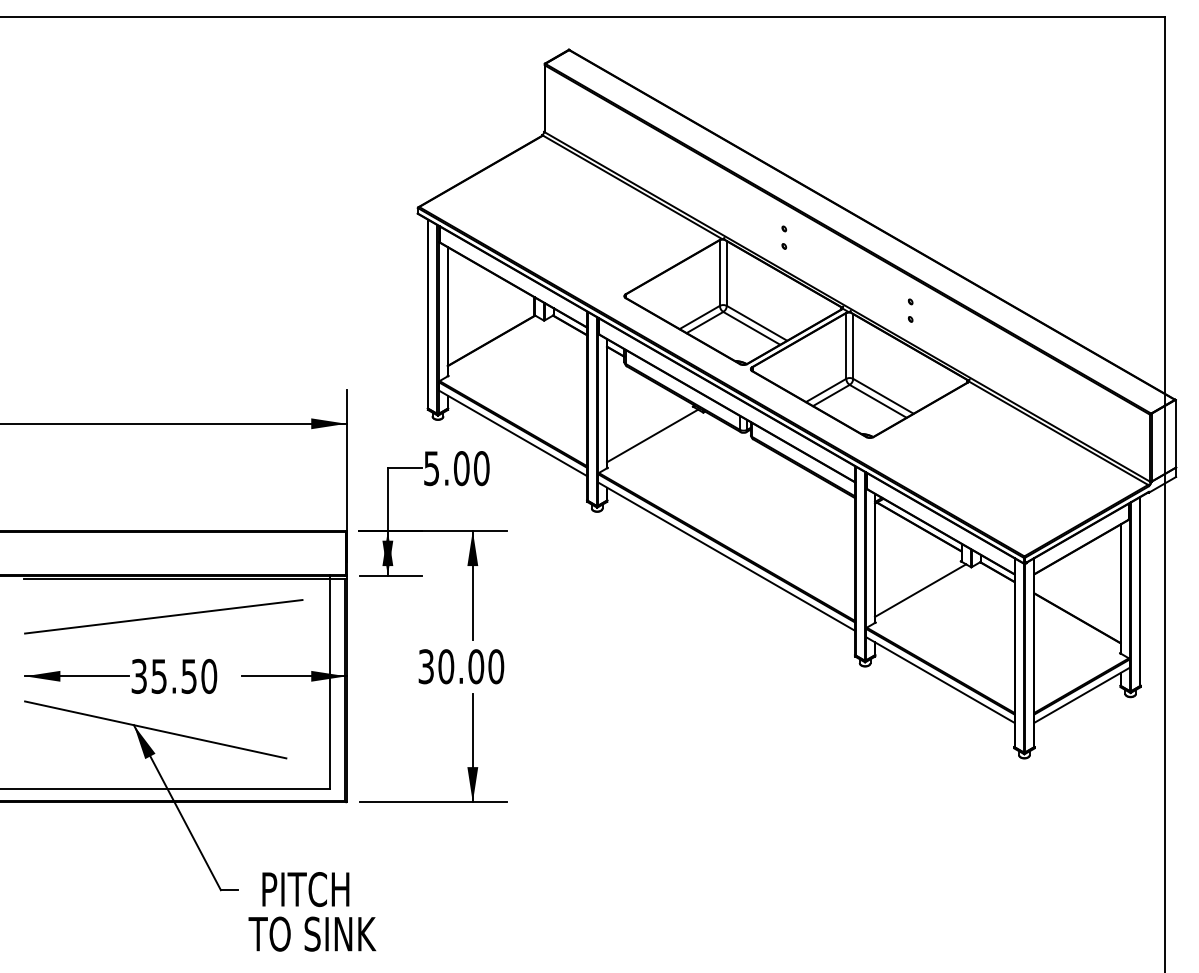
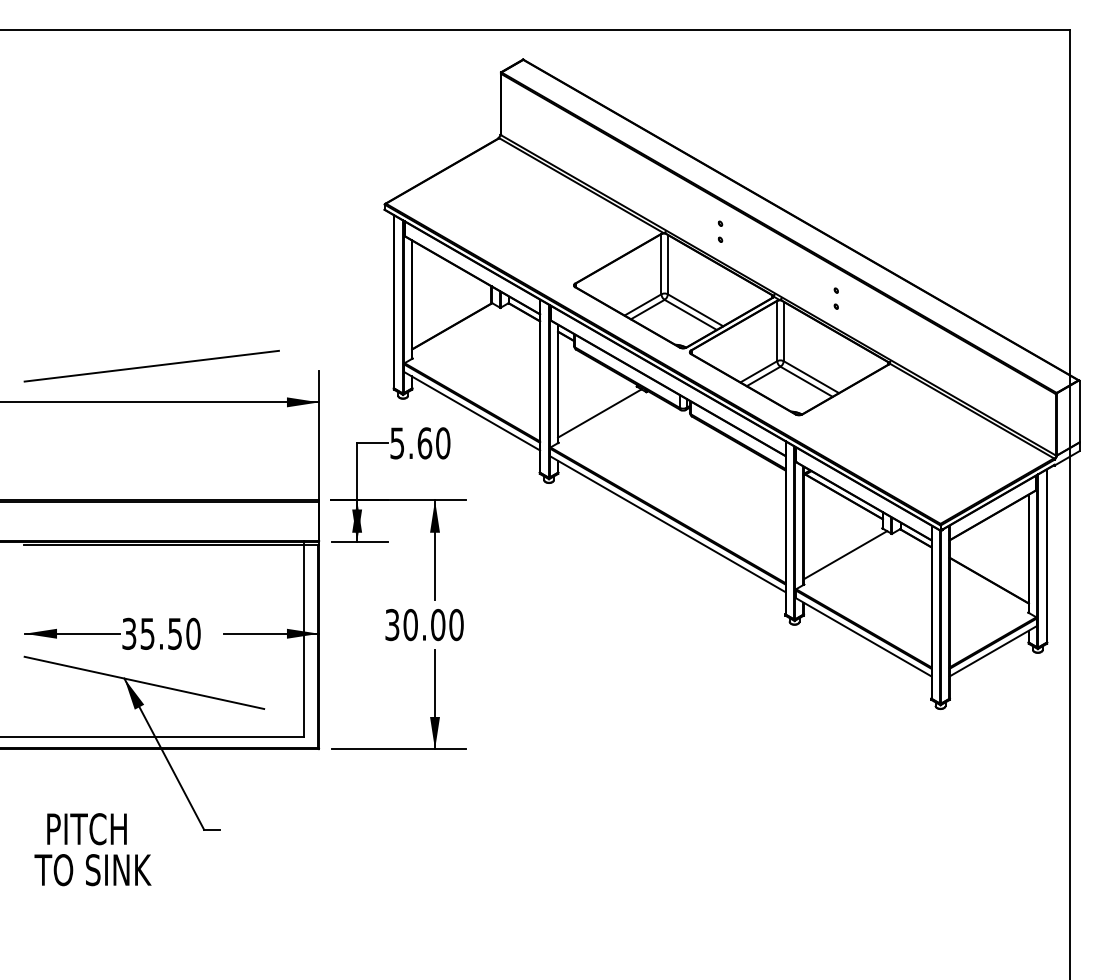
text: (461, 468) -> (424, 443), 5.00 -> 5.60
line: (163, 615) -> (151, 365), moved
text: (311, 911) -> (92, 849), moved

